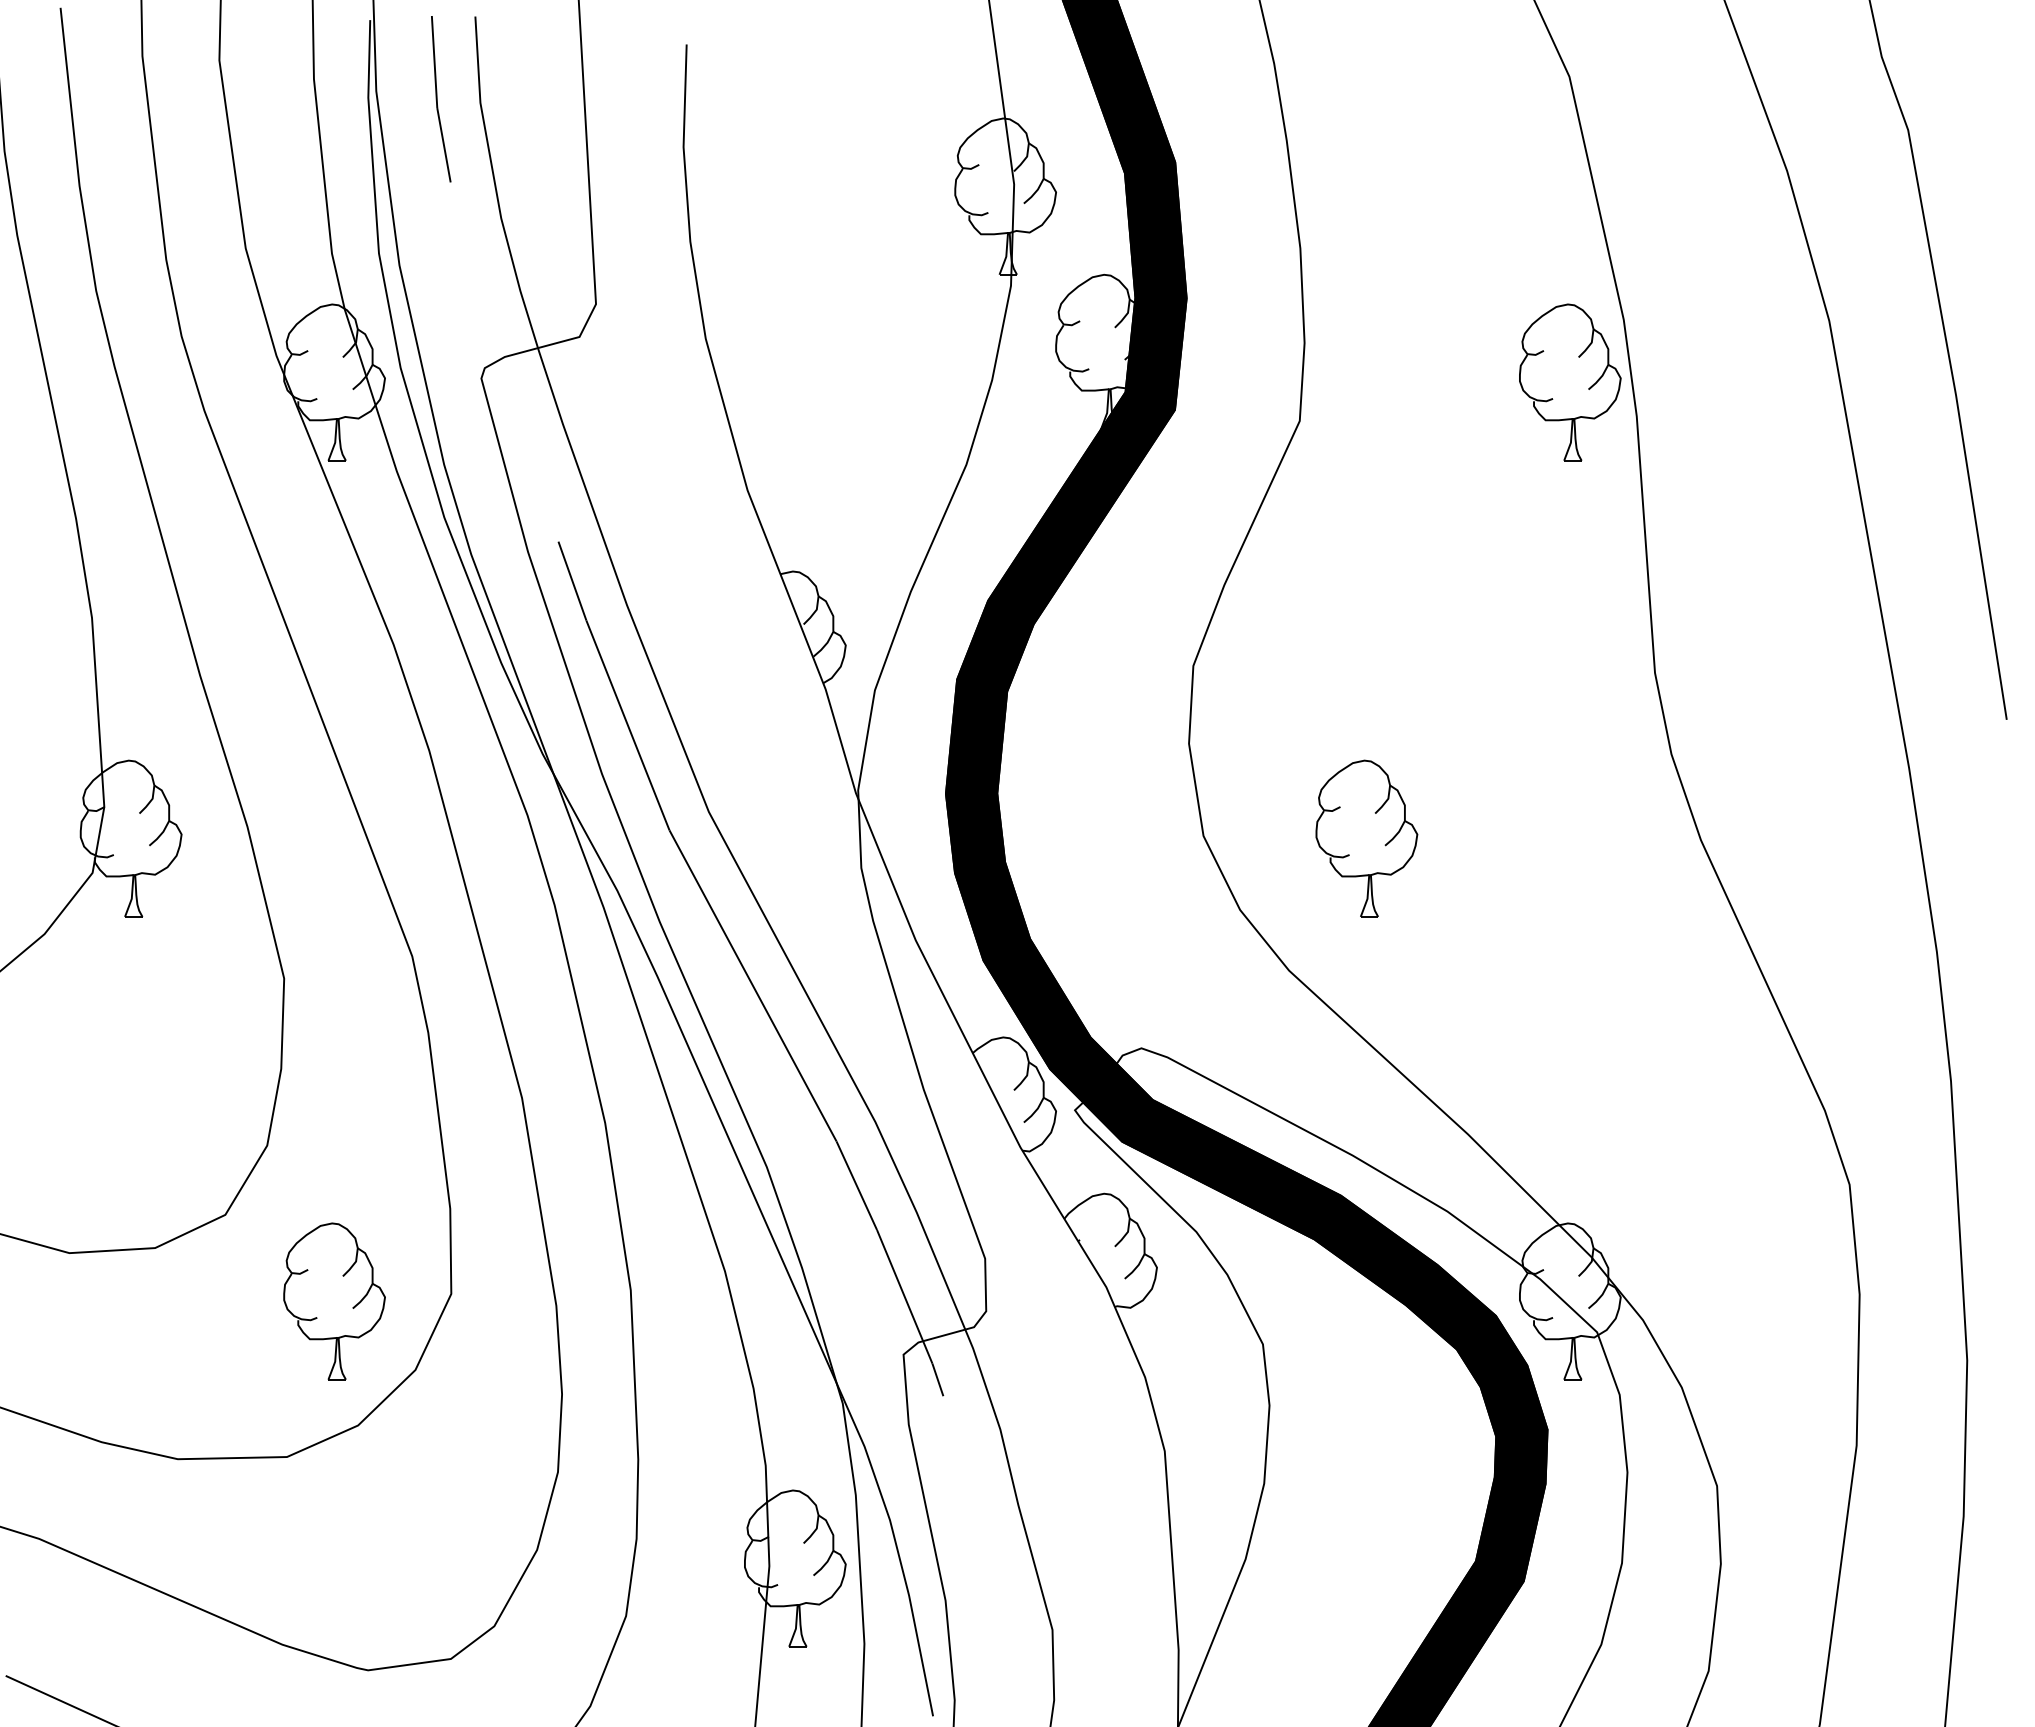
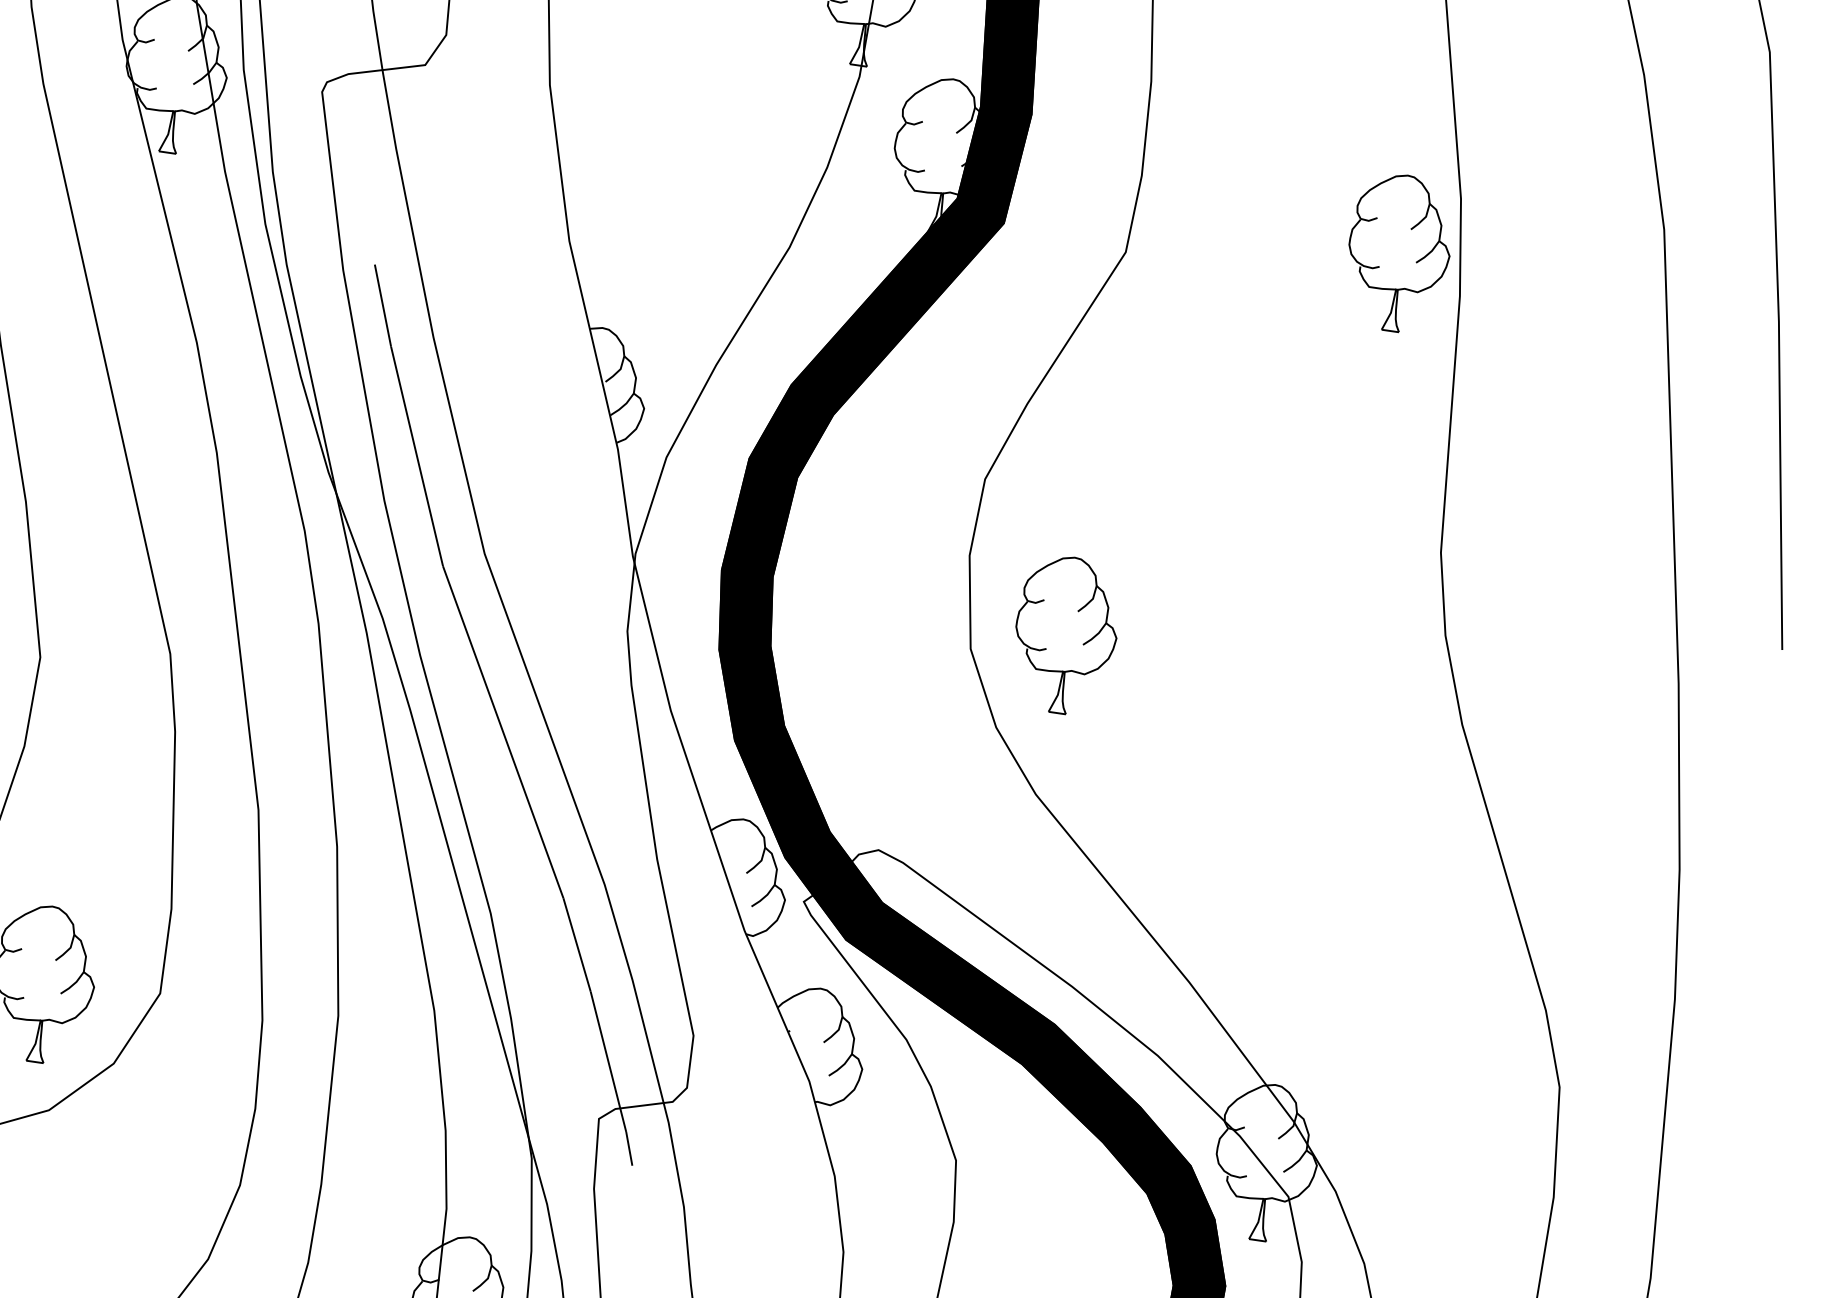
part: (1366, 838) -> (1065, 635), moved

